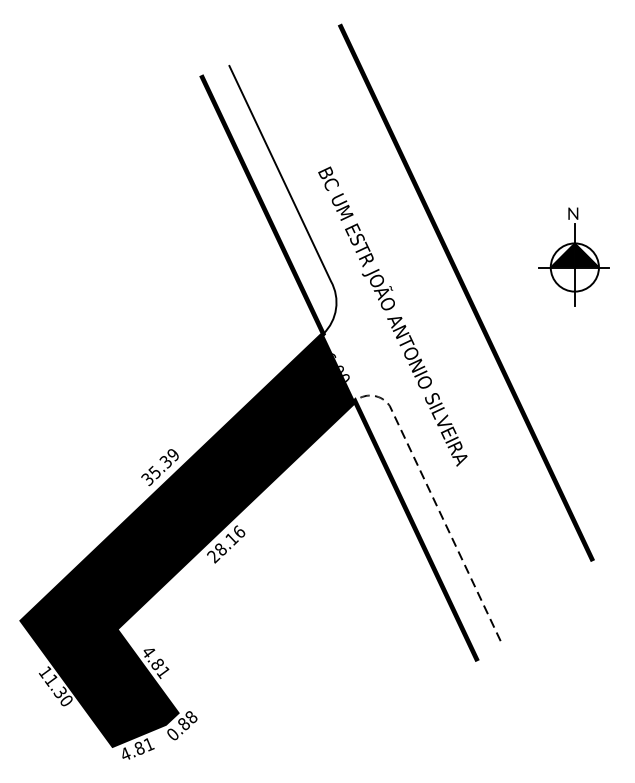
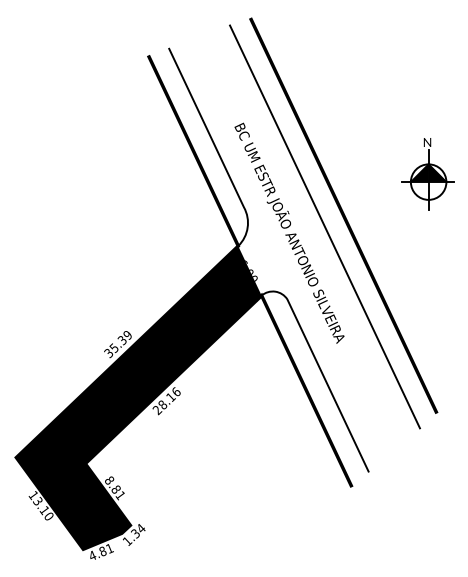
part: (573, 257) -> (427, 174), moved
line: (440, 307) -> (324, 226), added
line: (433, 498) -> (319, 367), dashed -> solid
text: (148, 652) -> (109, 480), 4.81 -> 8.81
text: (56, 685) -> (41, 505), 11.30 -> 13.10
text: (182, 725) -> (134, 534), 0.88 -> 1.34

